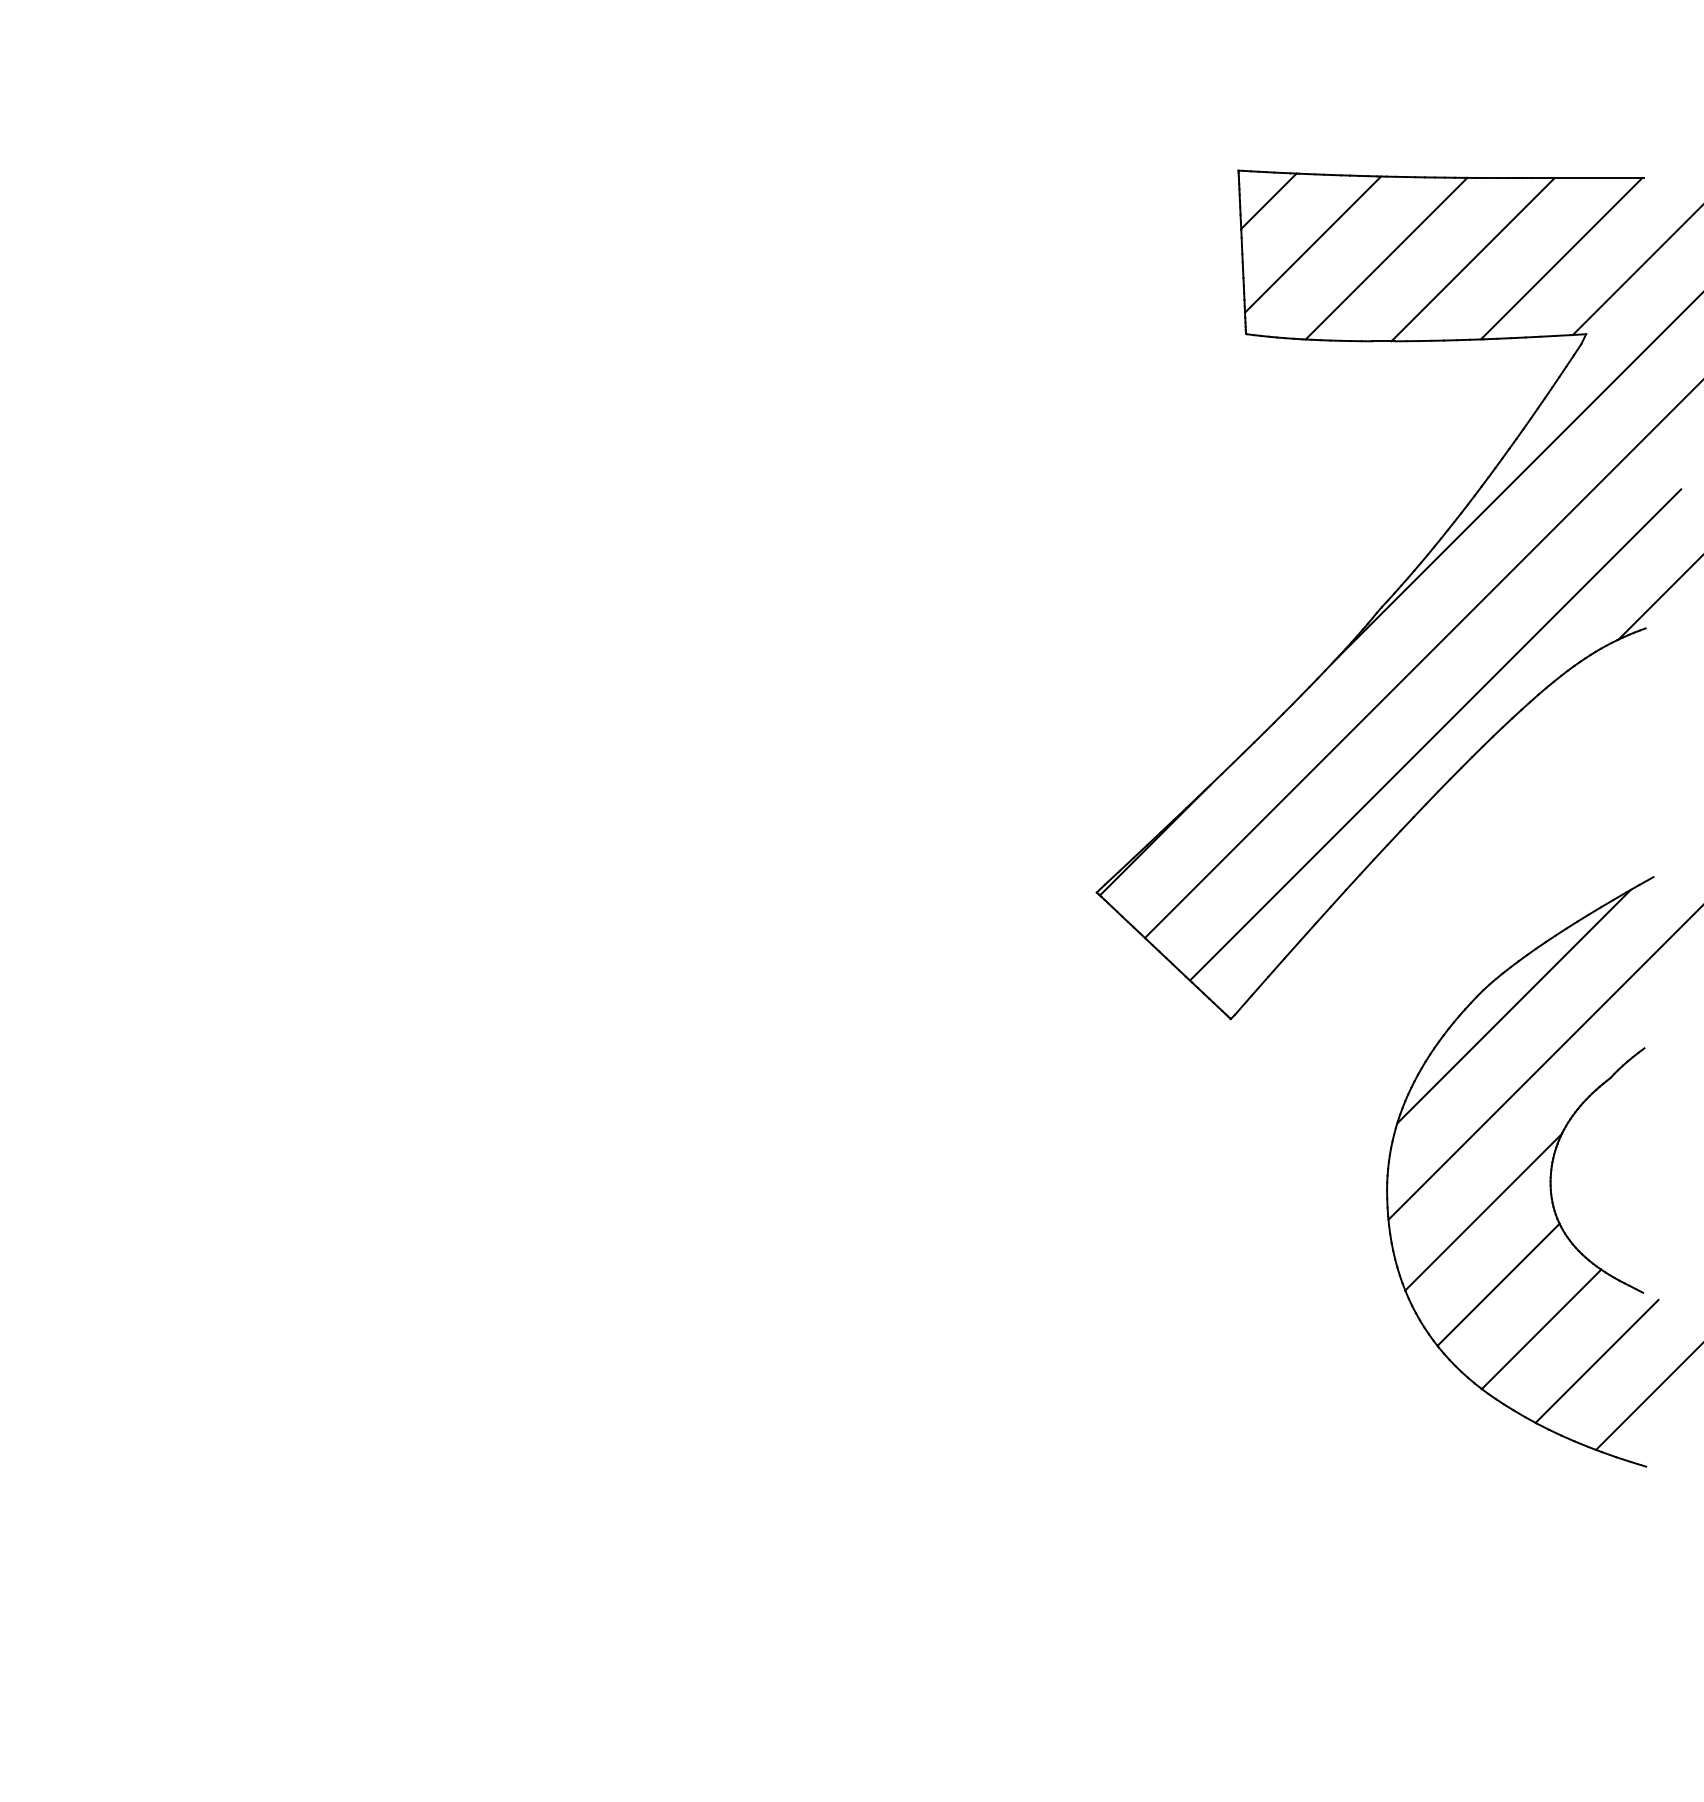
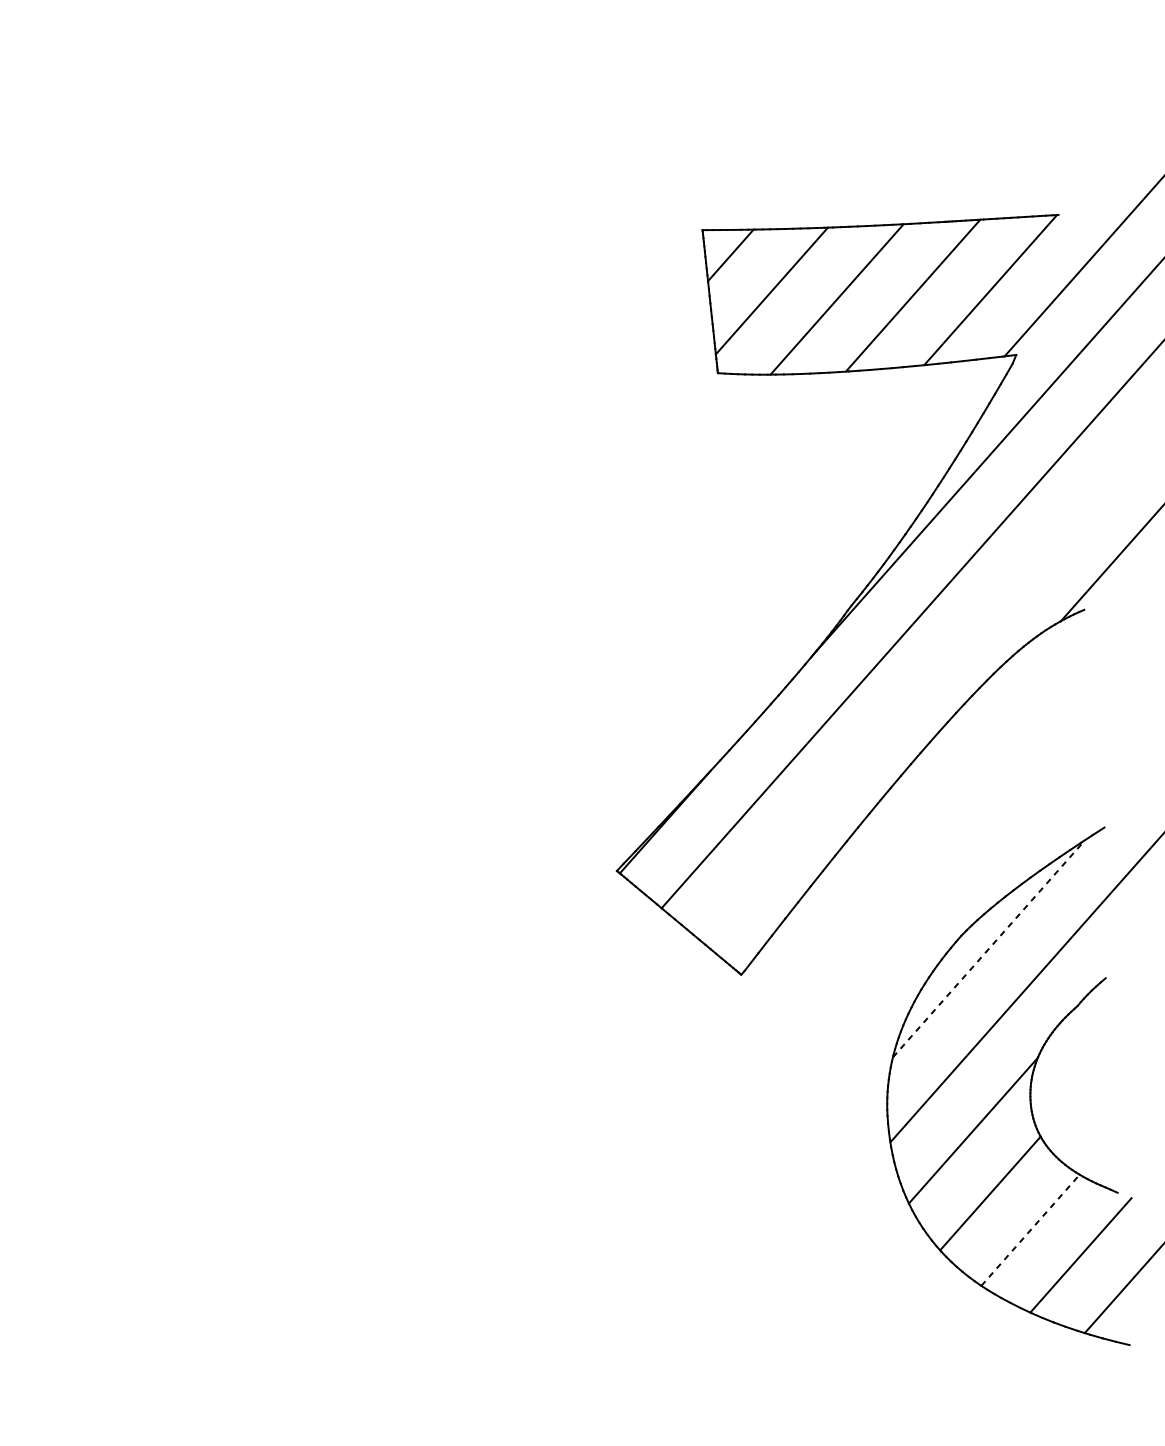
line: (1435, 734) -> (905, 714), removed
line: (1514, 1006) -> (989, 948), solid -> dashed
line: (1541, 1329) -> (1030, 1230), solid -> dashed

